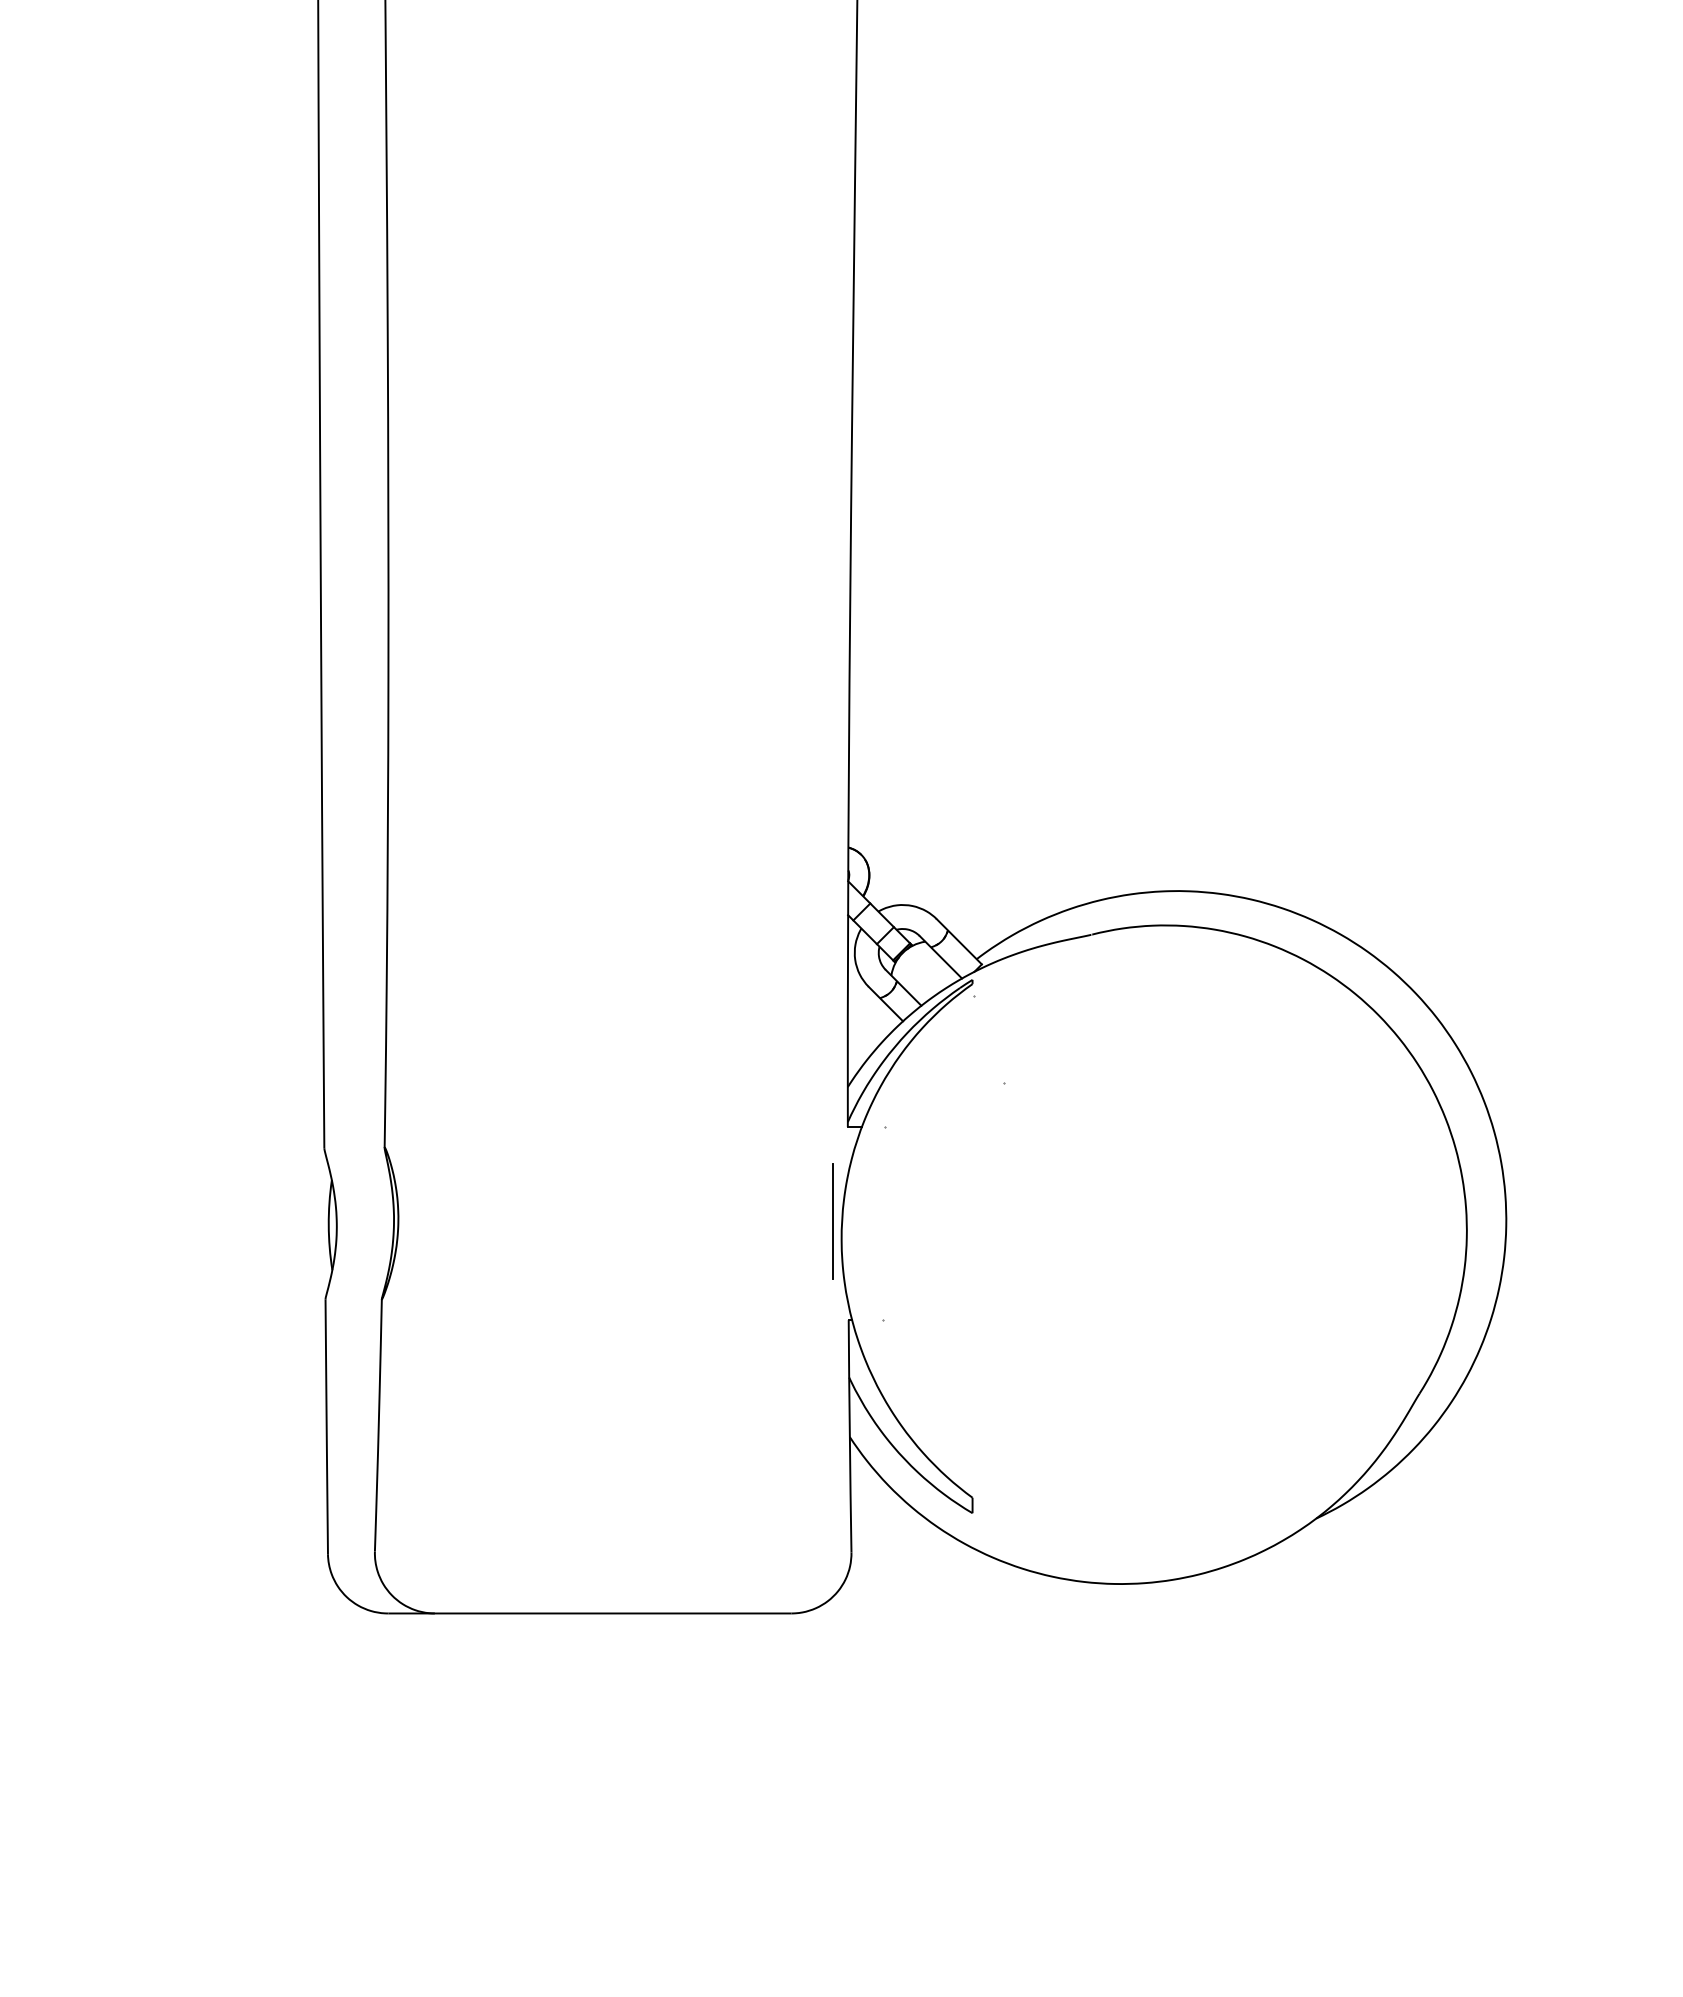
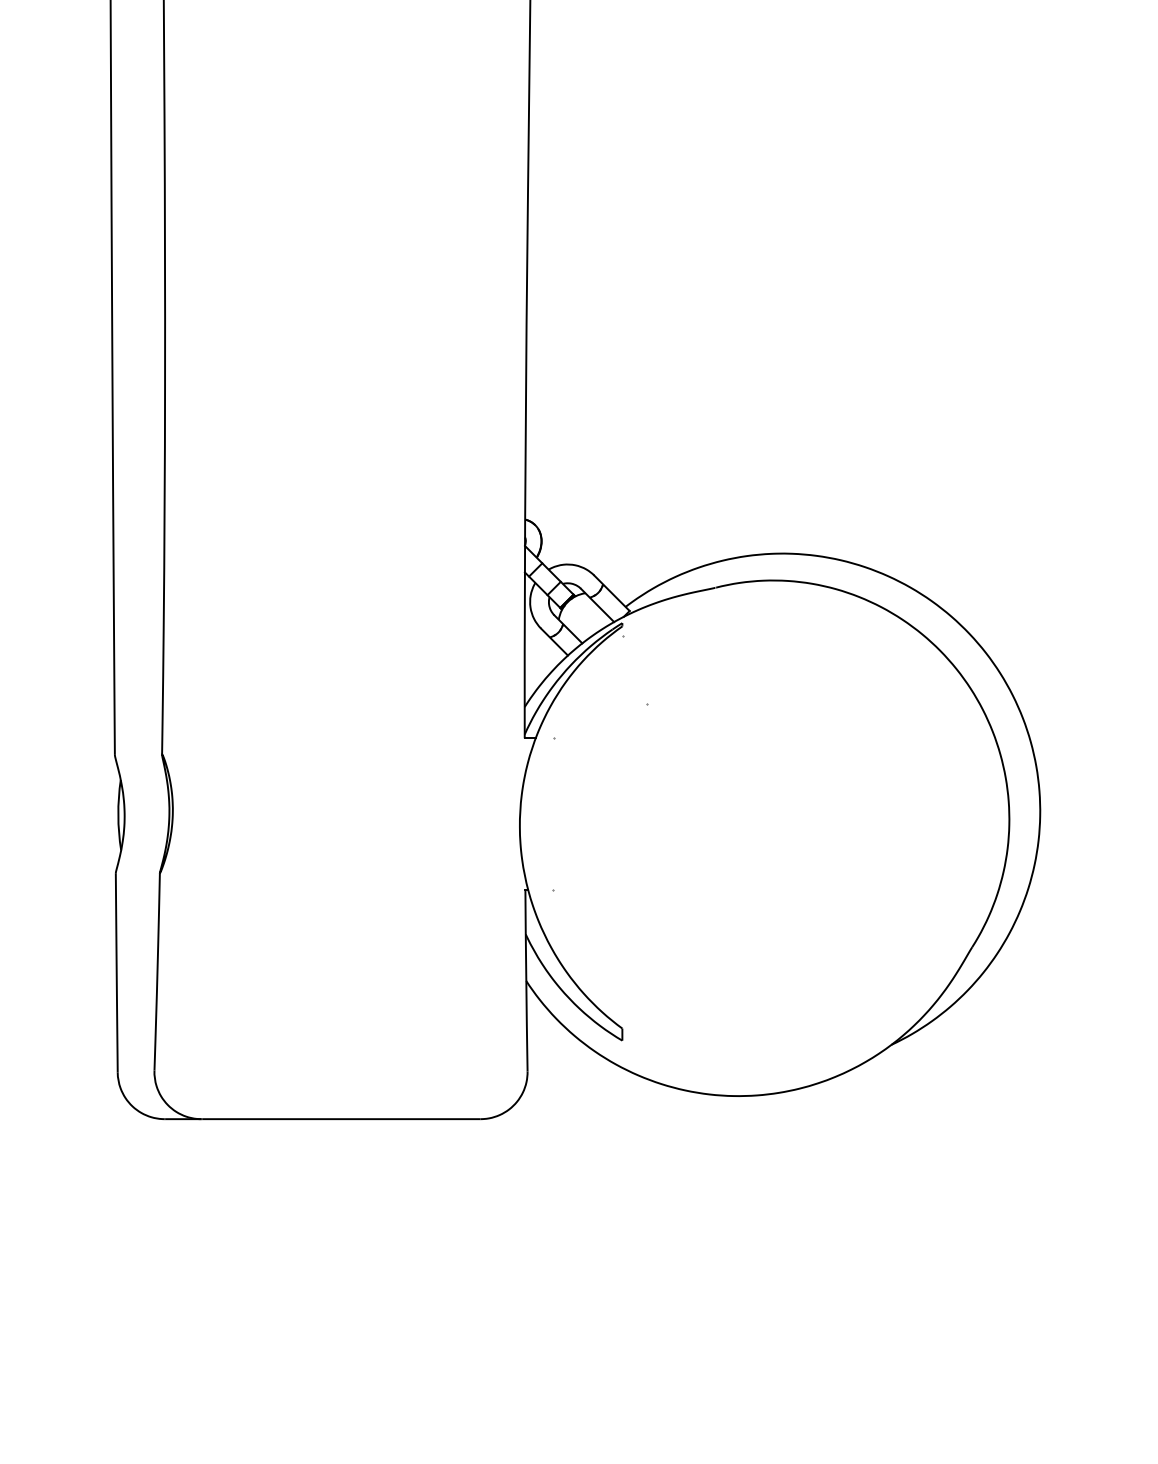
line: (832, 1220) -> (512, 811), removed

